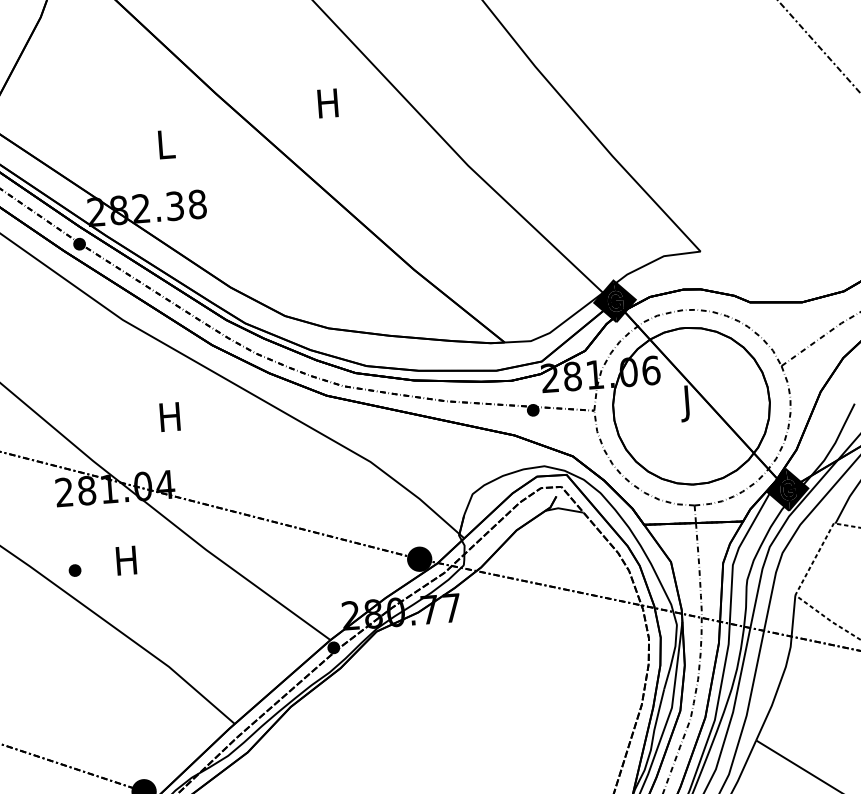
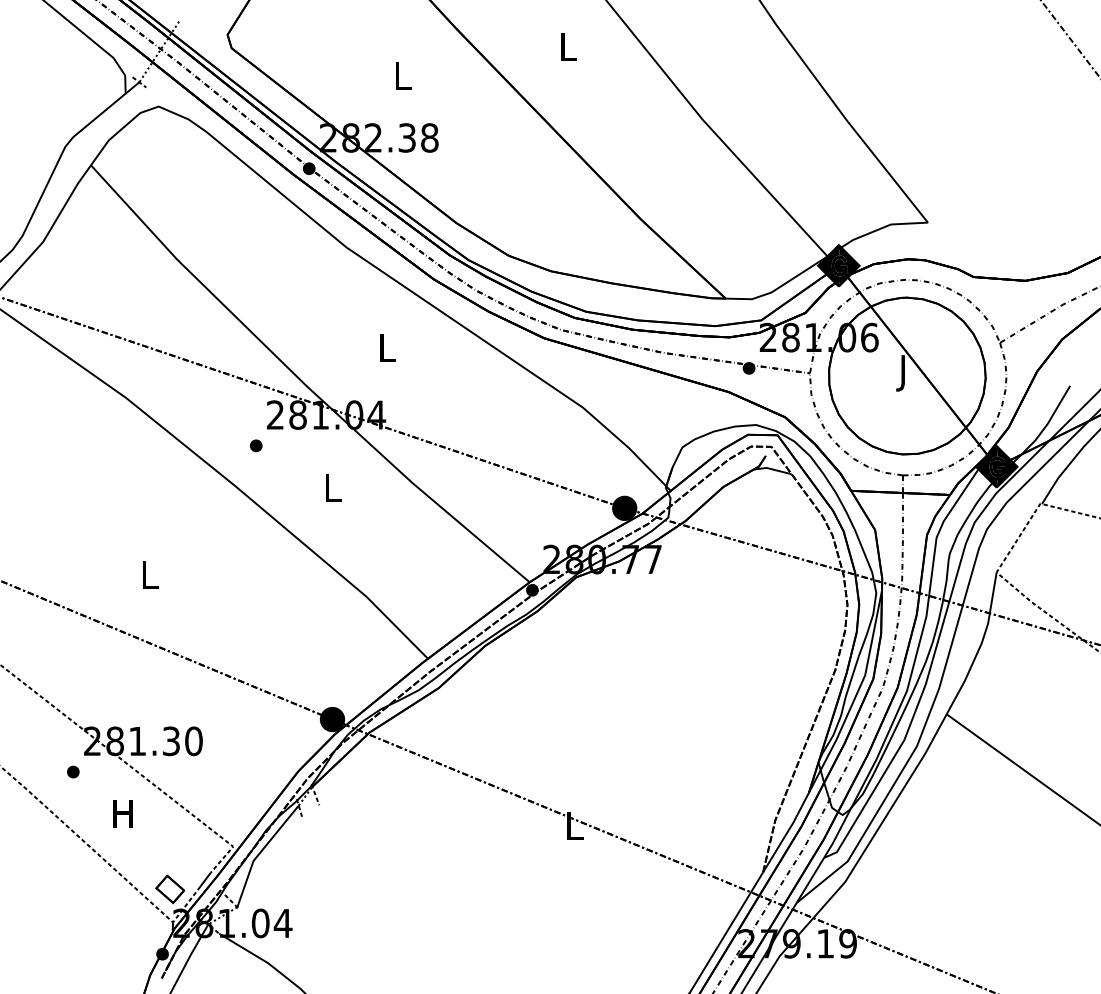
text: (327, 102) -> (567, 46), H -> L
text: (170, 416) -> (386, 347), H -> L
text: (125, 560) -> (331, 487), H -> L
part: (75, 570) -> (256, 445), moved

